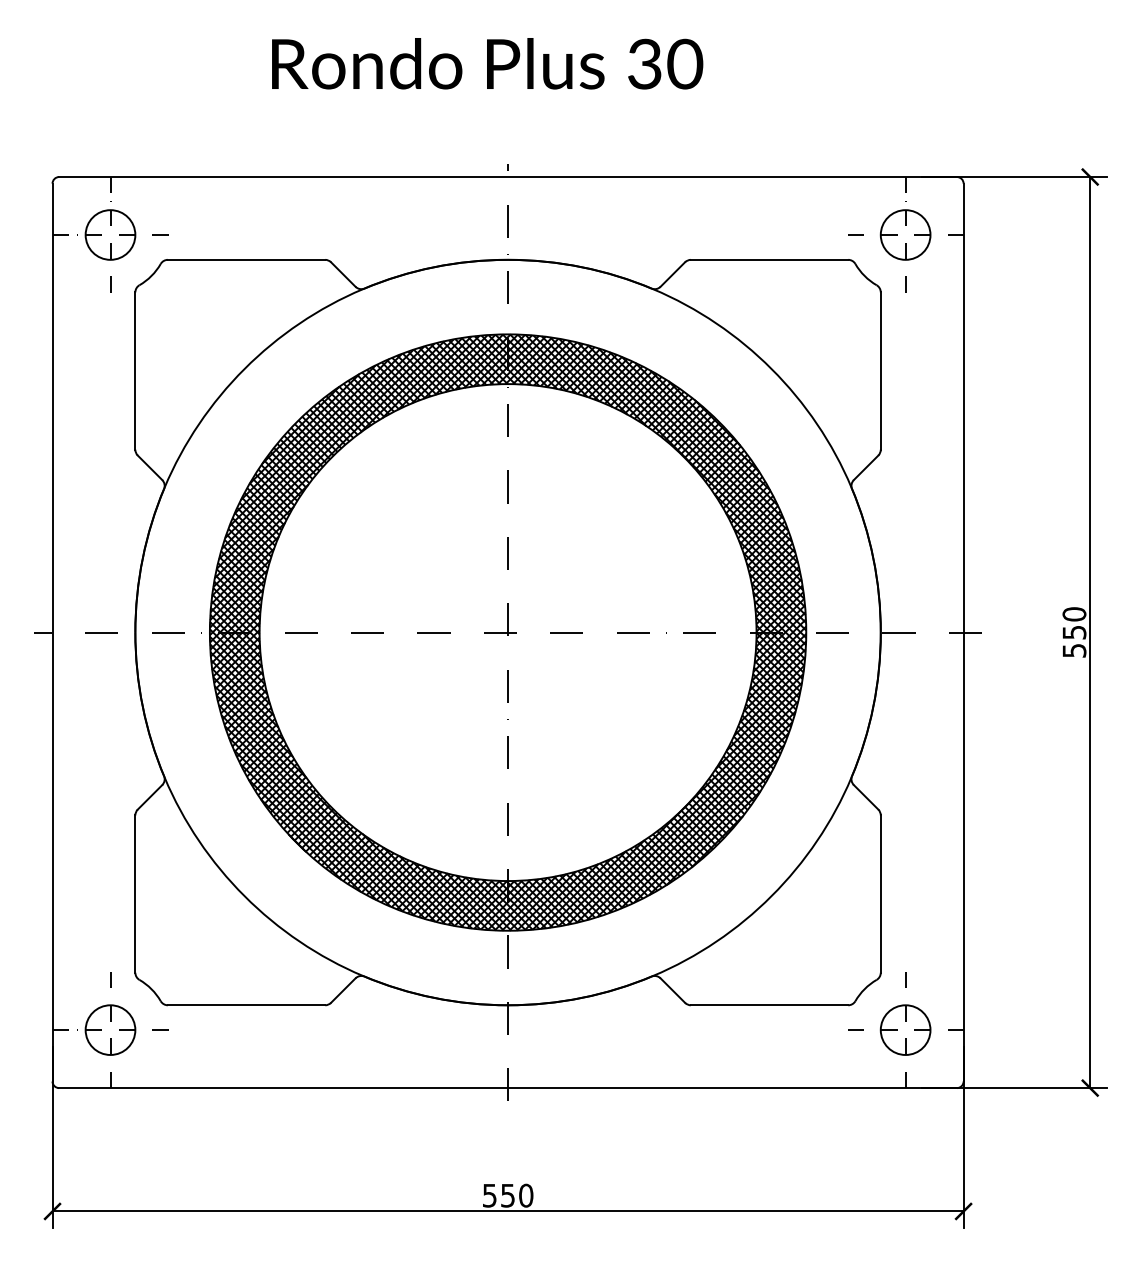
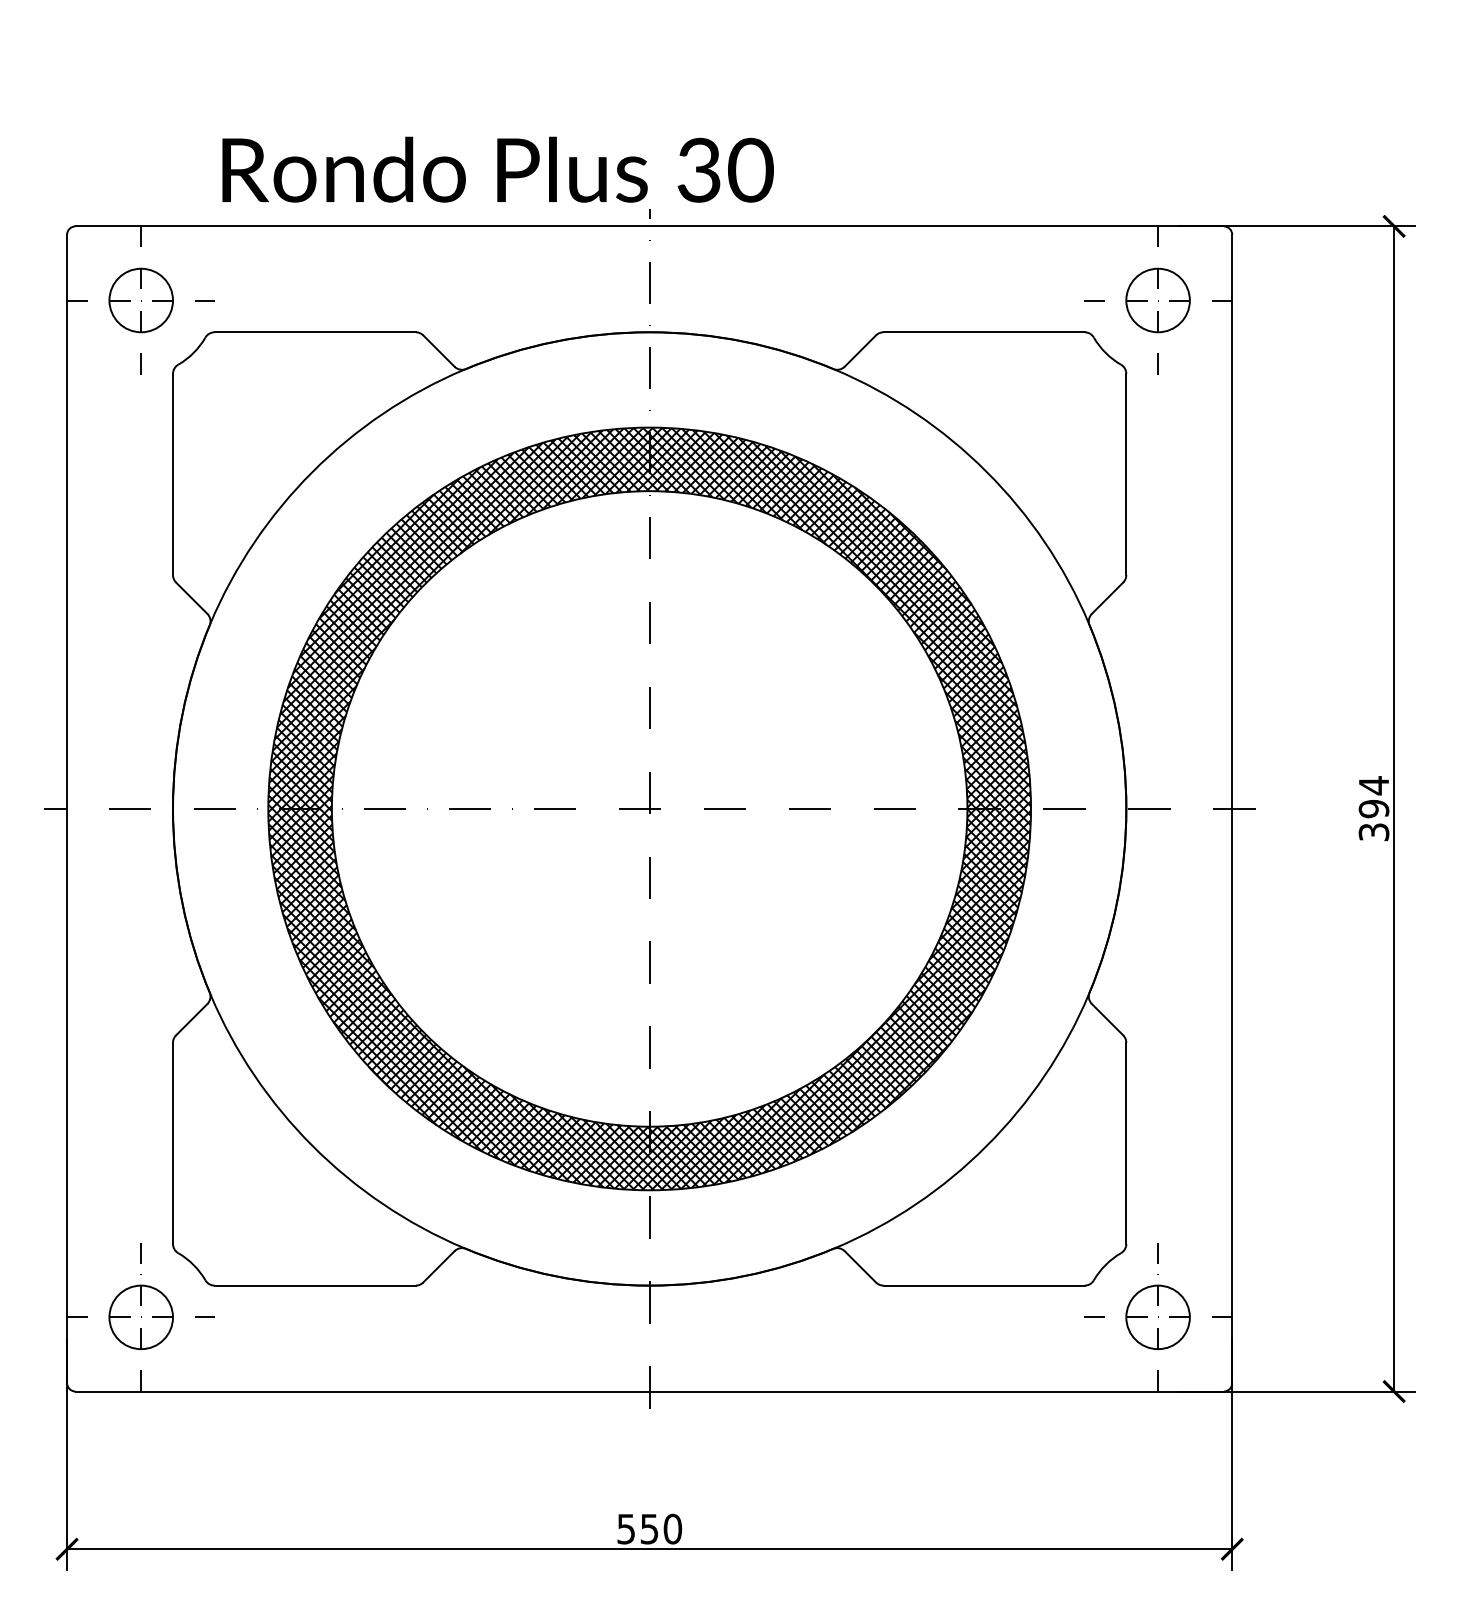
text: (487, 63) -> (498, 169), moved
text: (1074, 631) -> (1374, 807), 550 -> 394

